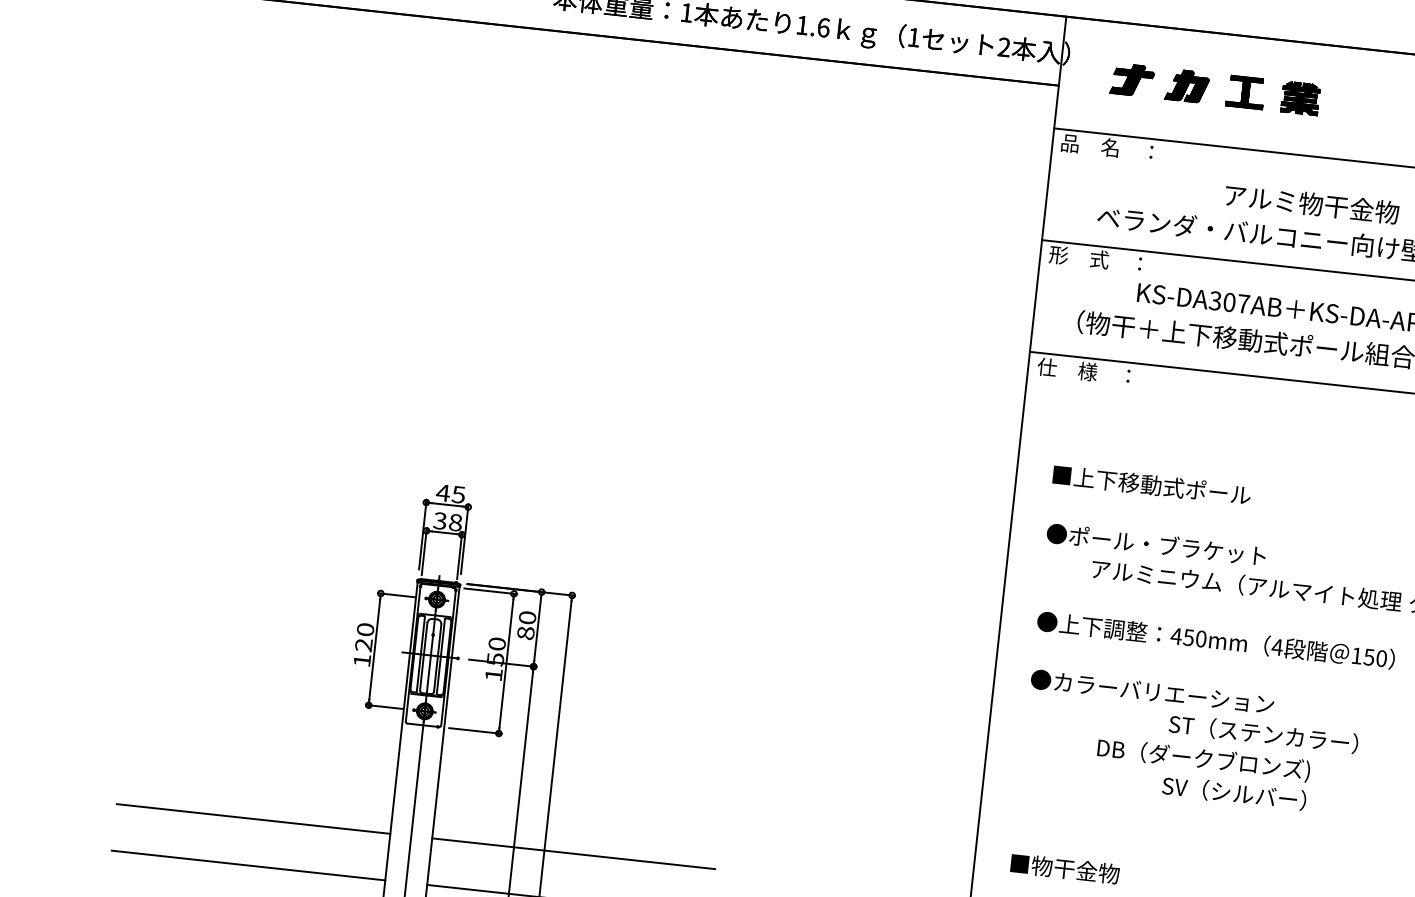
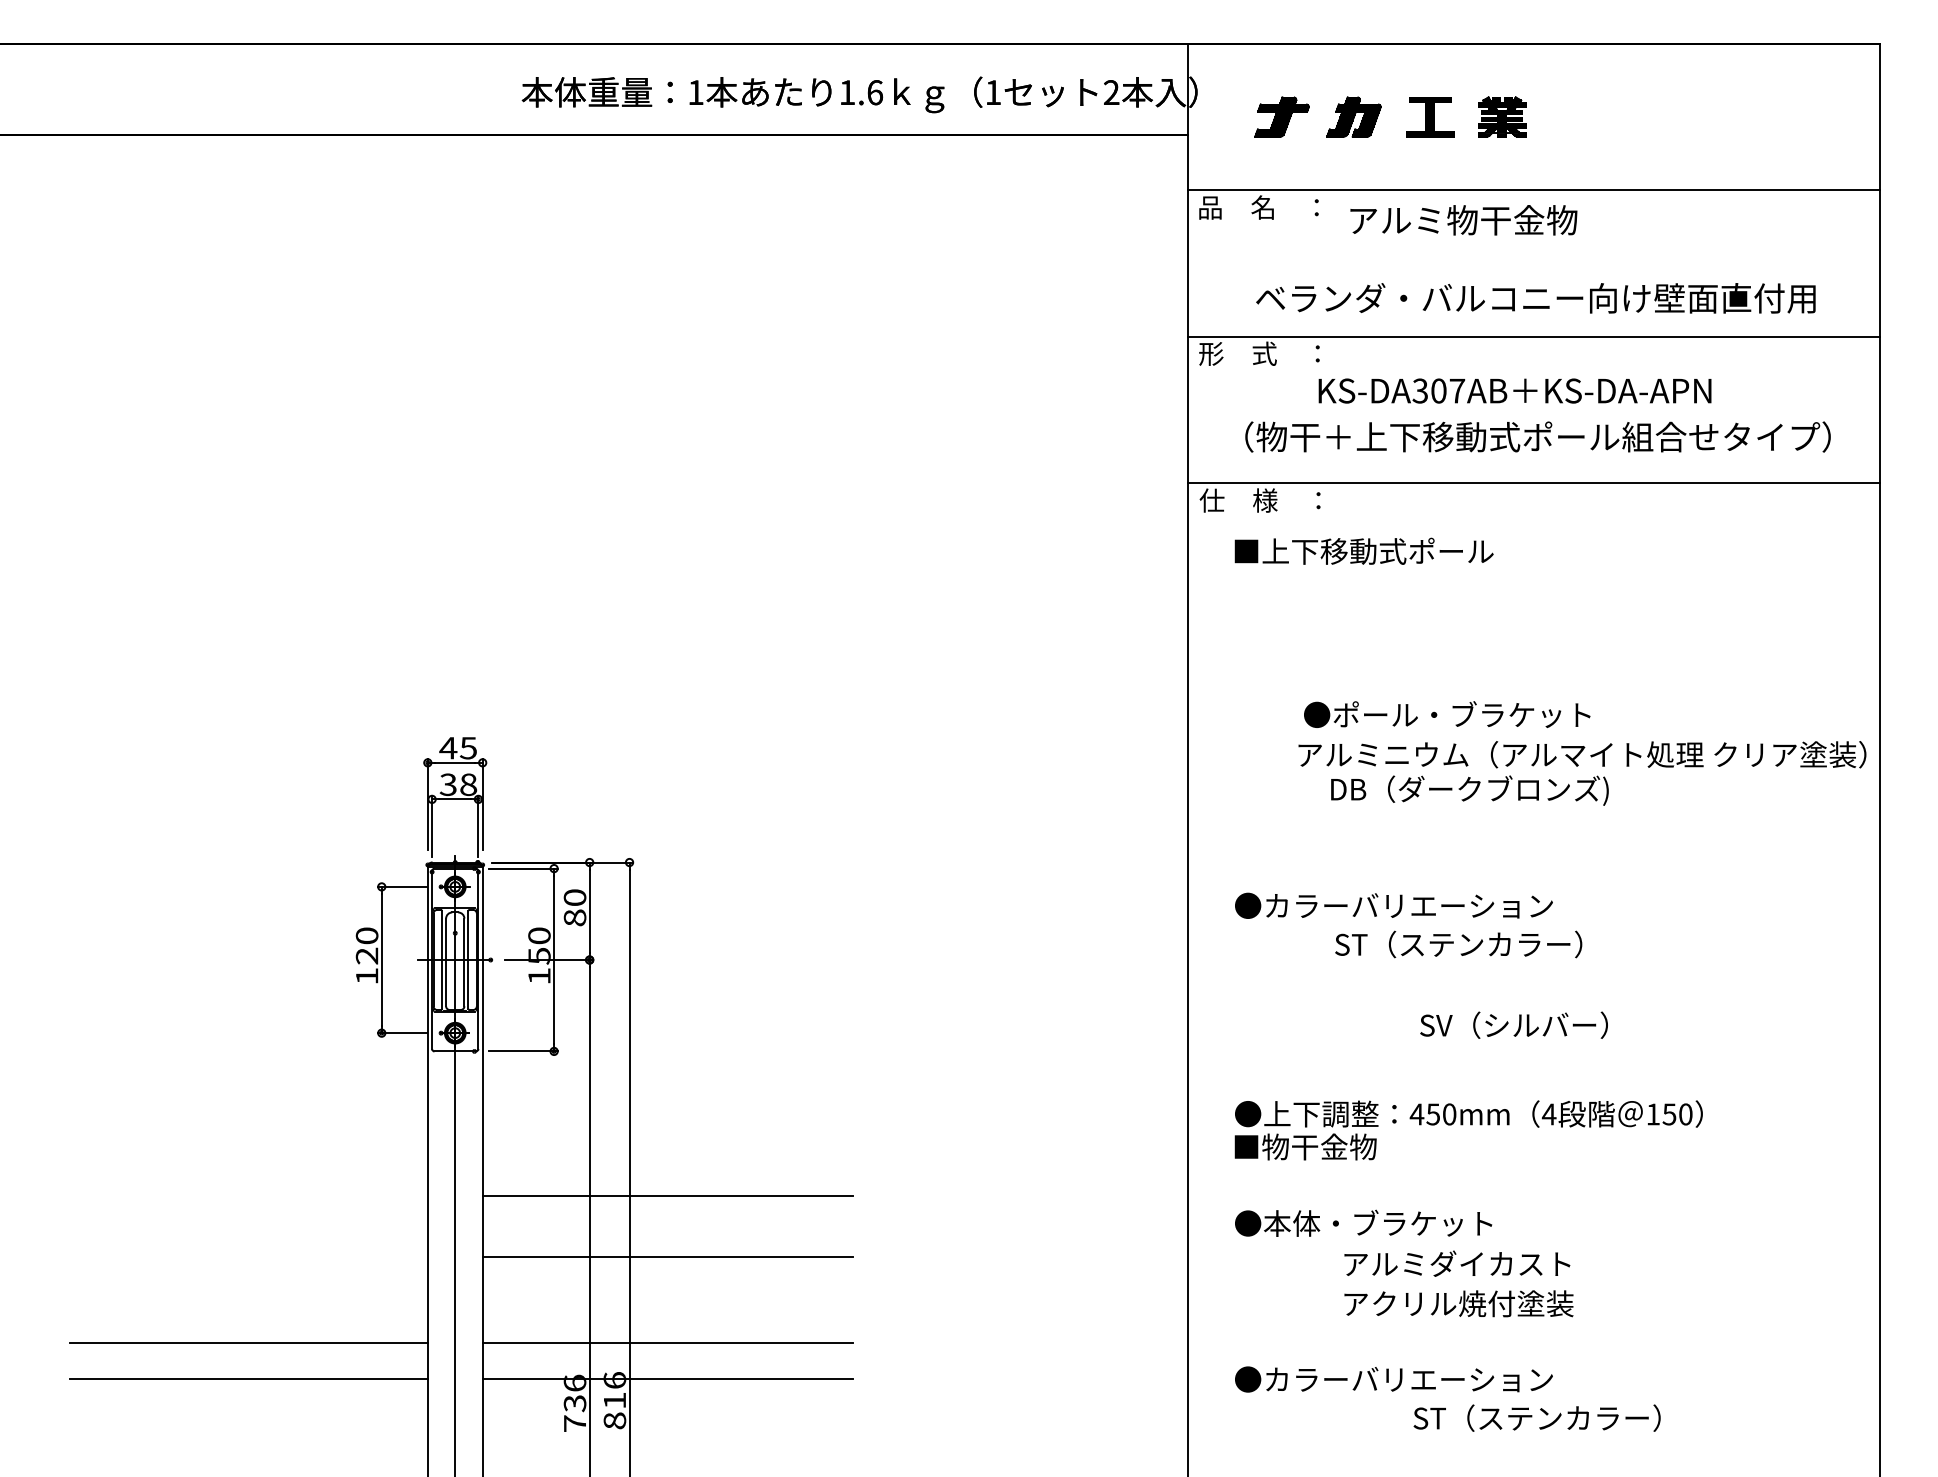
text: (1311, 204) -> (1463, 220), moved
text: (1151, 484) -> (1363, 550), moved
text: (1156, 544) -> (1447, 714), moved
text: (1215, 639) -> (1468, 1113), moved
text: (1263, 733) -> (1458, 944), moved
text: (1203, 759) -> (1469, 790), moved
line: (253, 818) -> (248, 1196), removed
line: (248, 865) -> (248, 1257), removed

